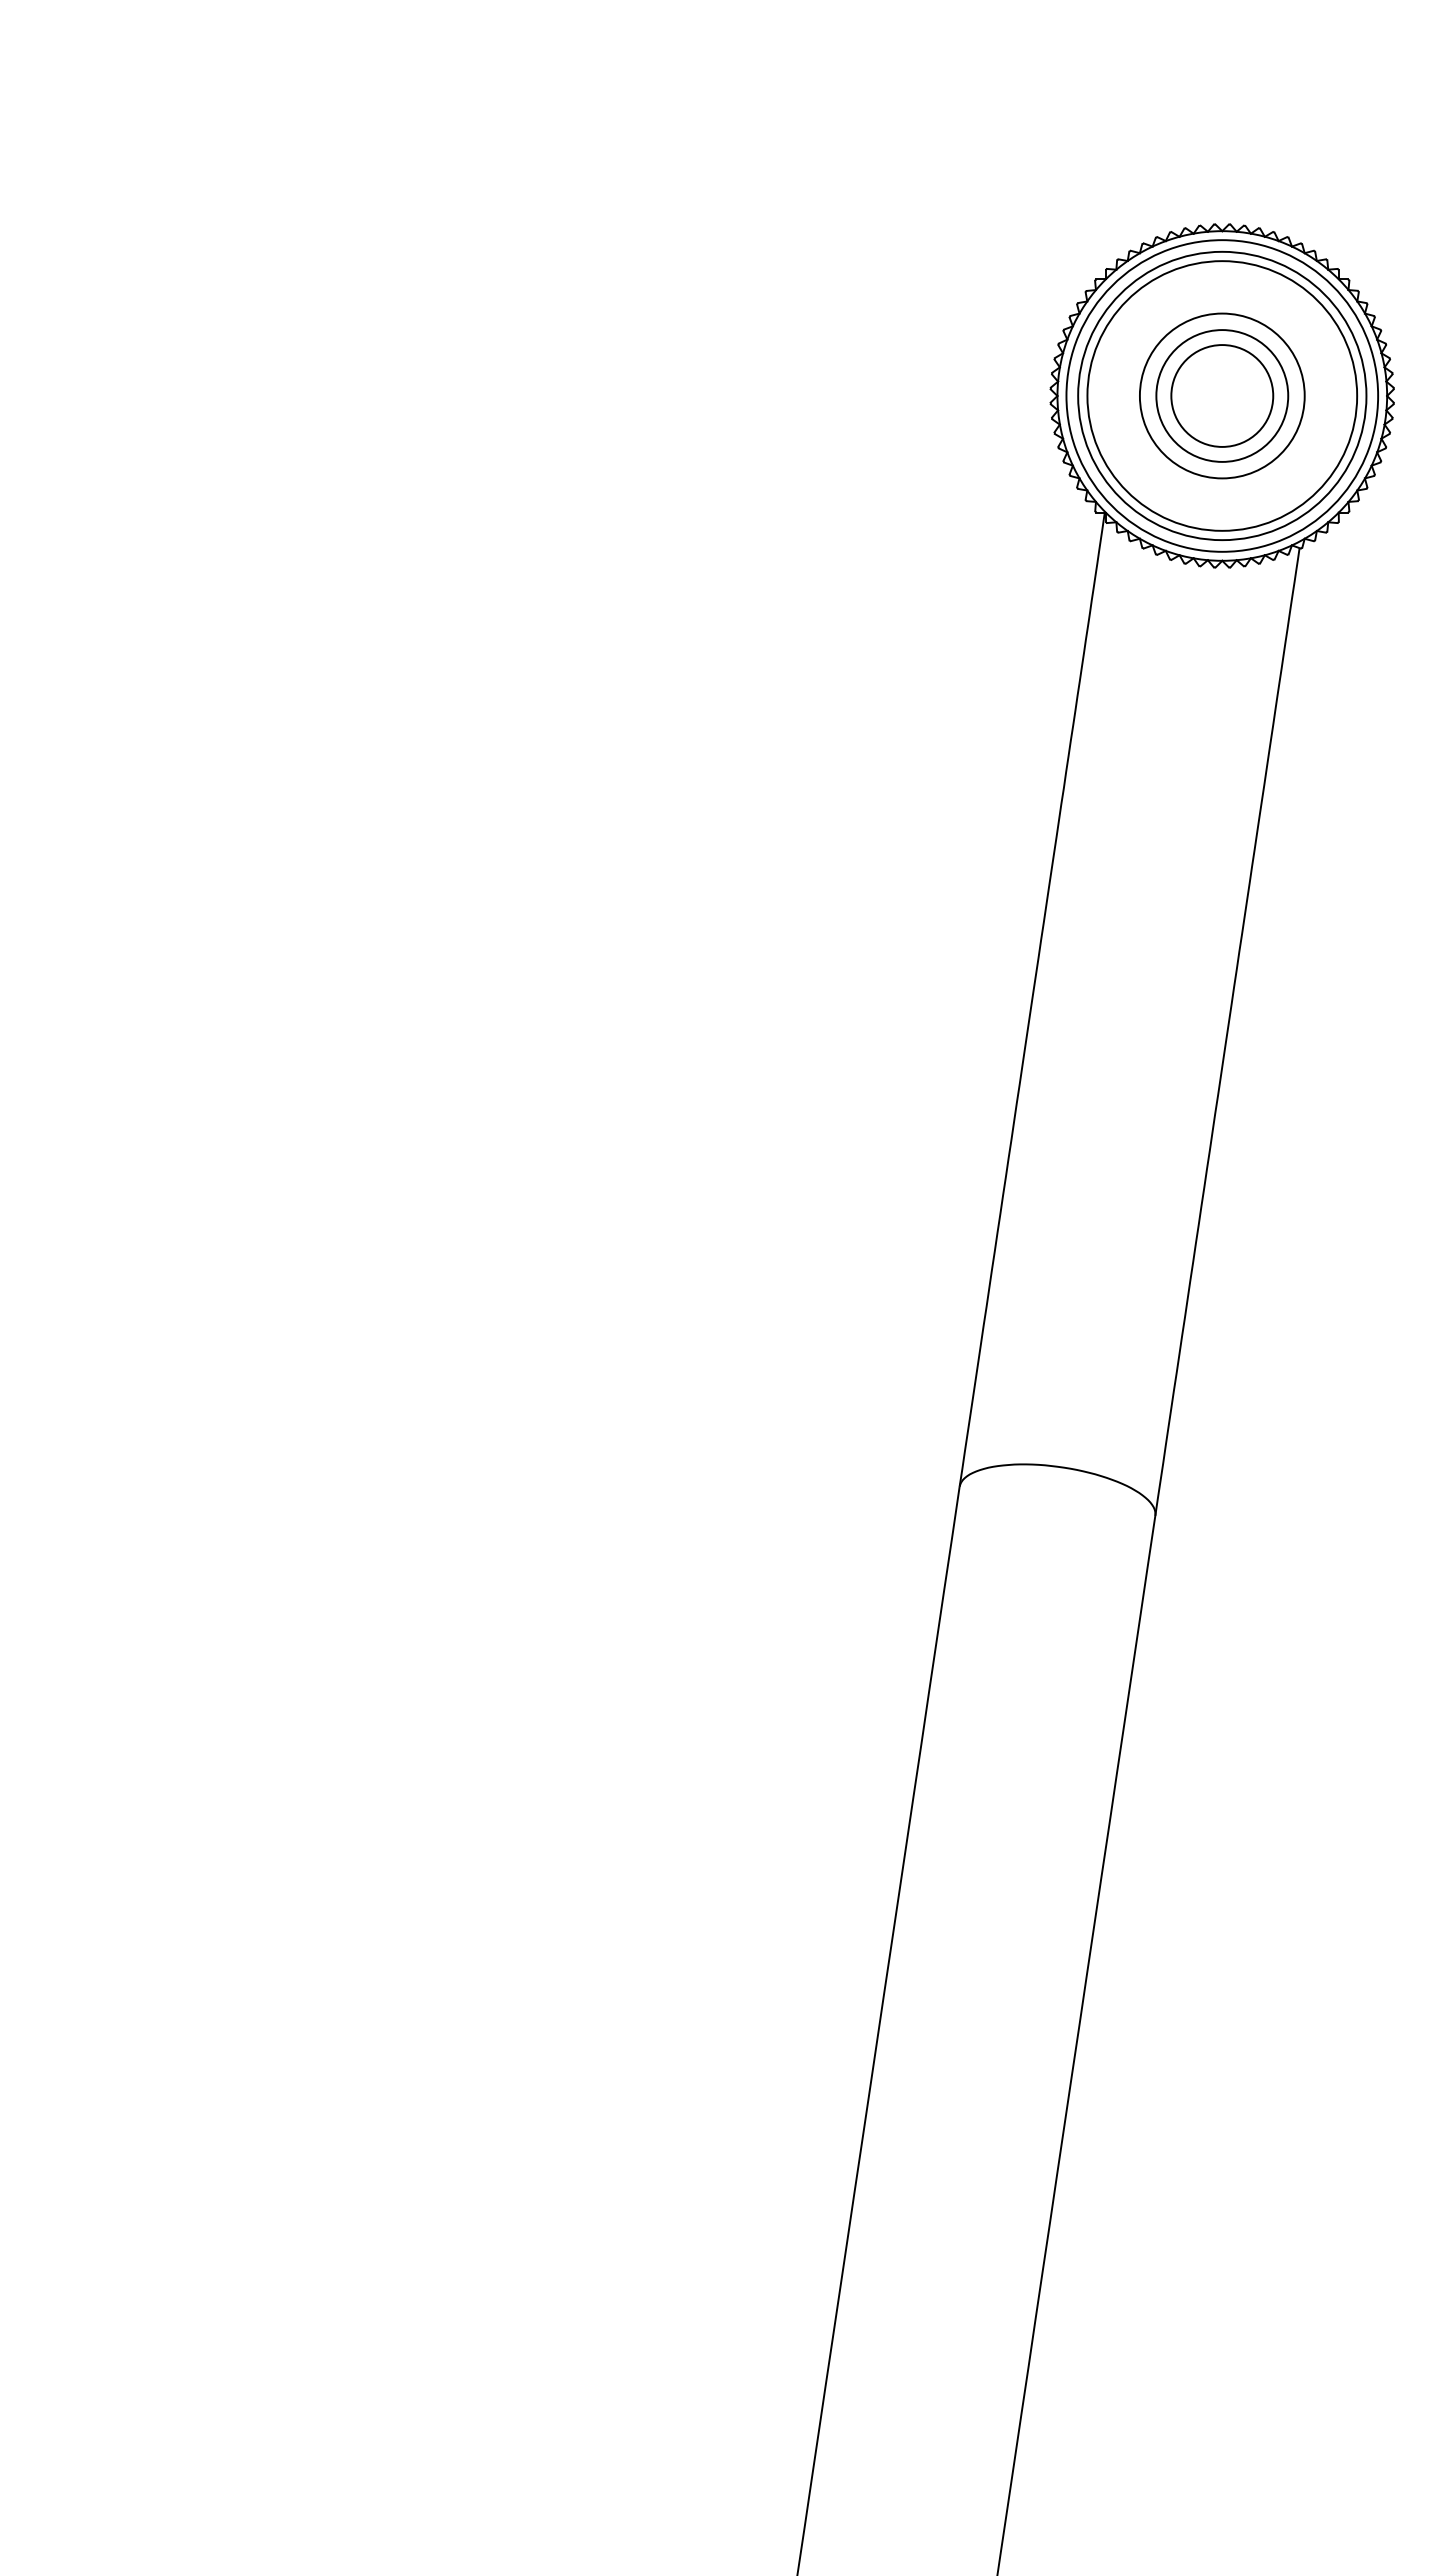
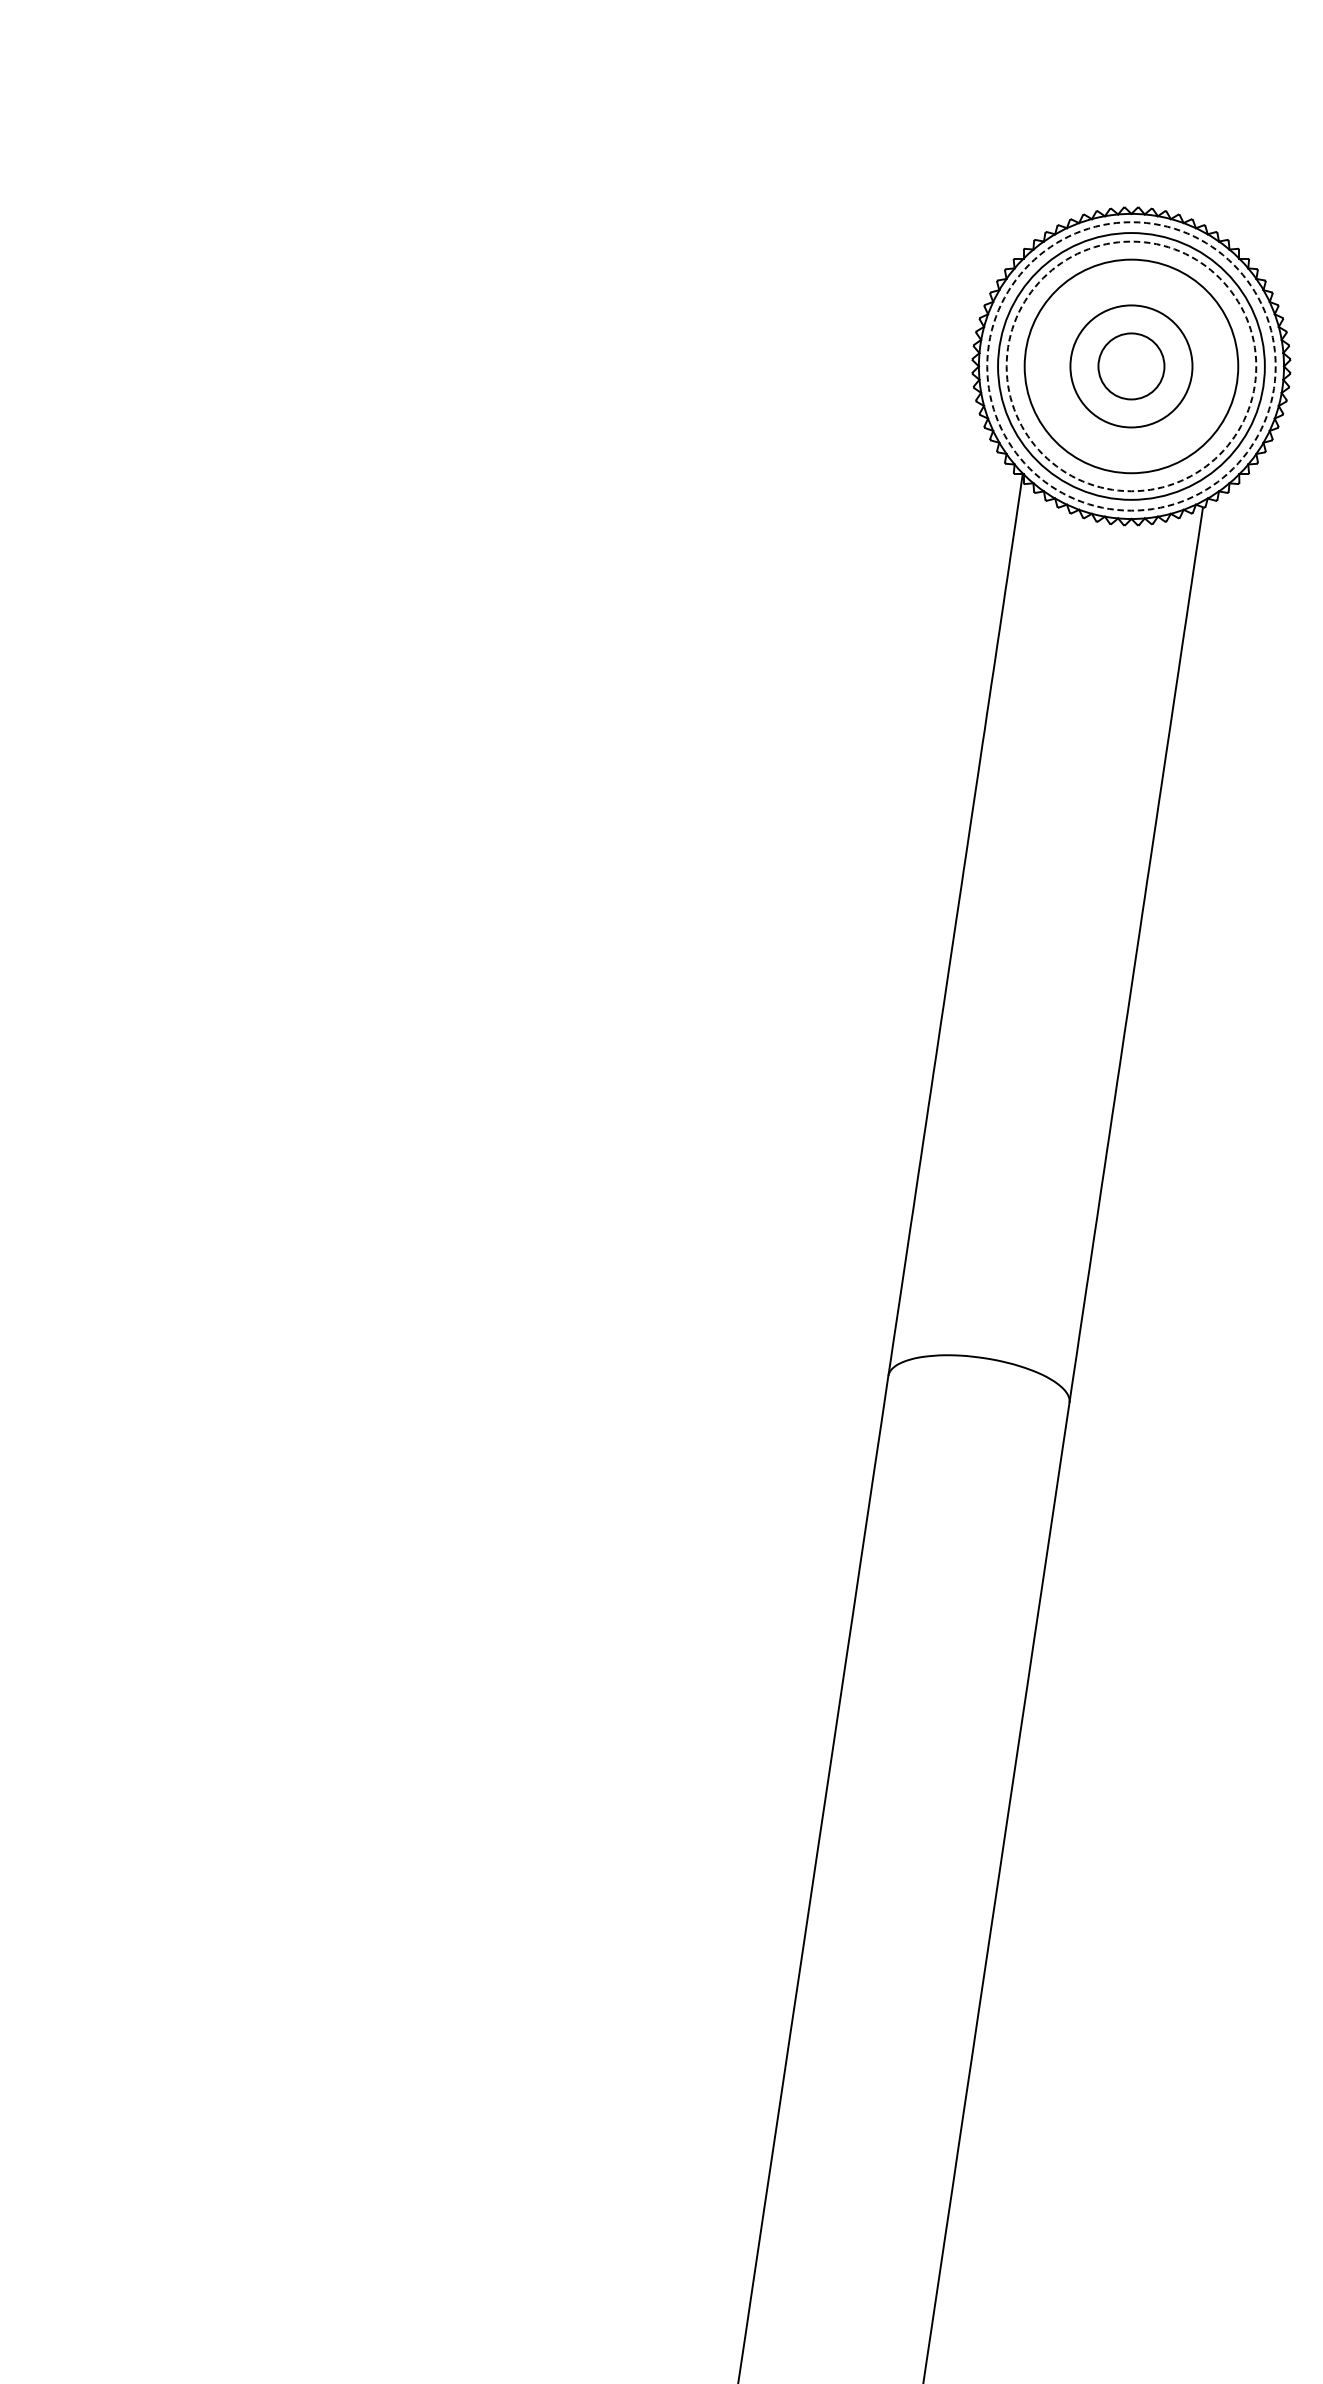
circle: (1221, 395) -> (1130, 365), size x1.4
circle: (1222, 395) -> (1131, 365), size x0.7
circle: (1222, 395) -> (1131, 365), solid -> dashed
circle: (1222, 395) -> (1131, 365), solid -> dashed

